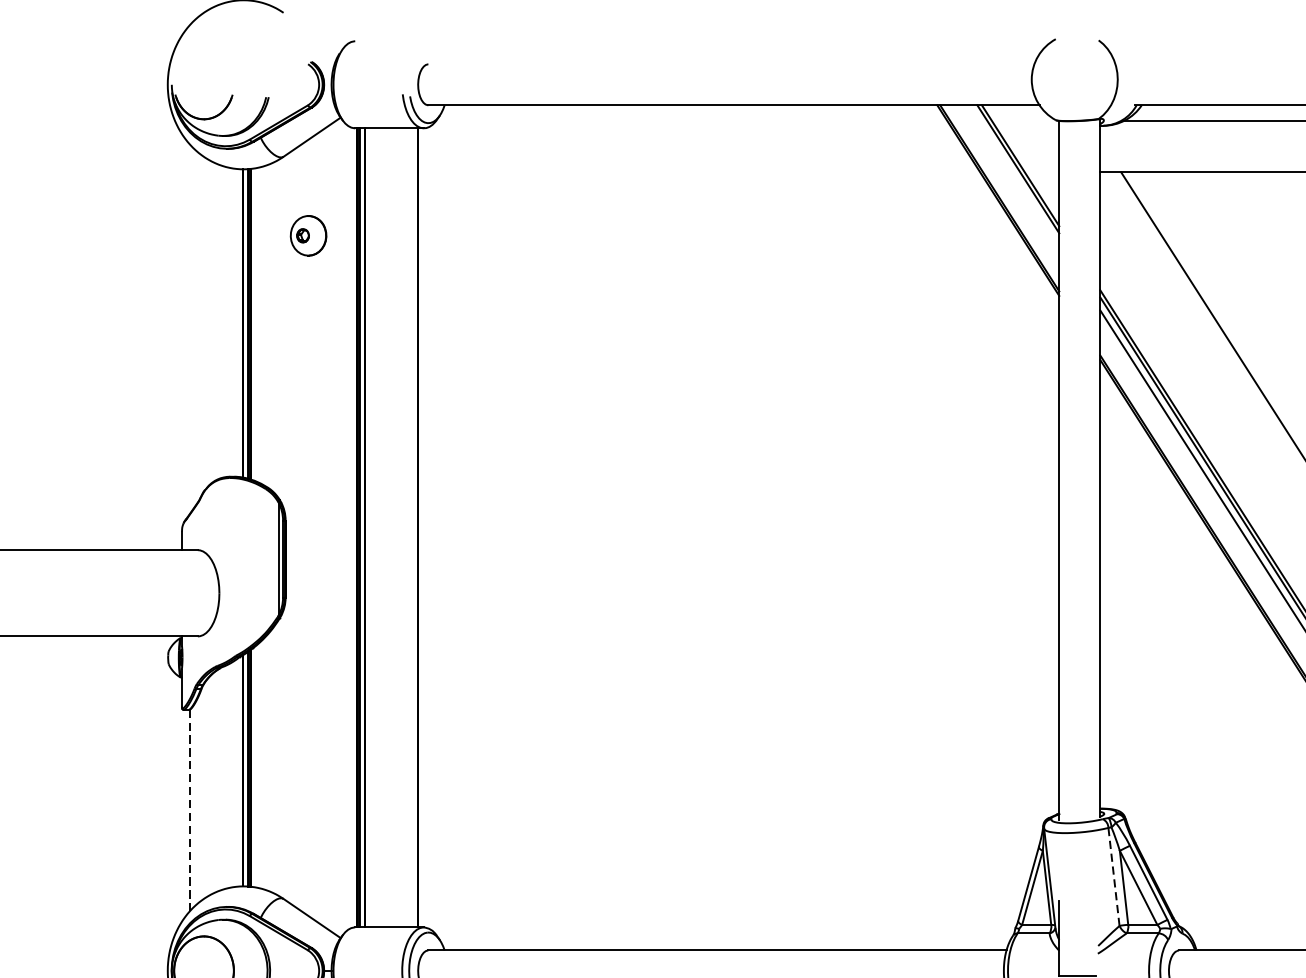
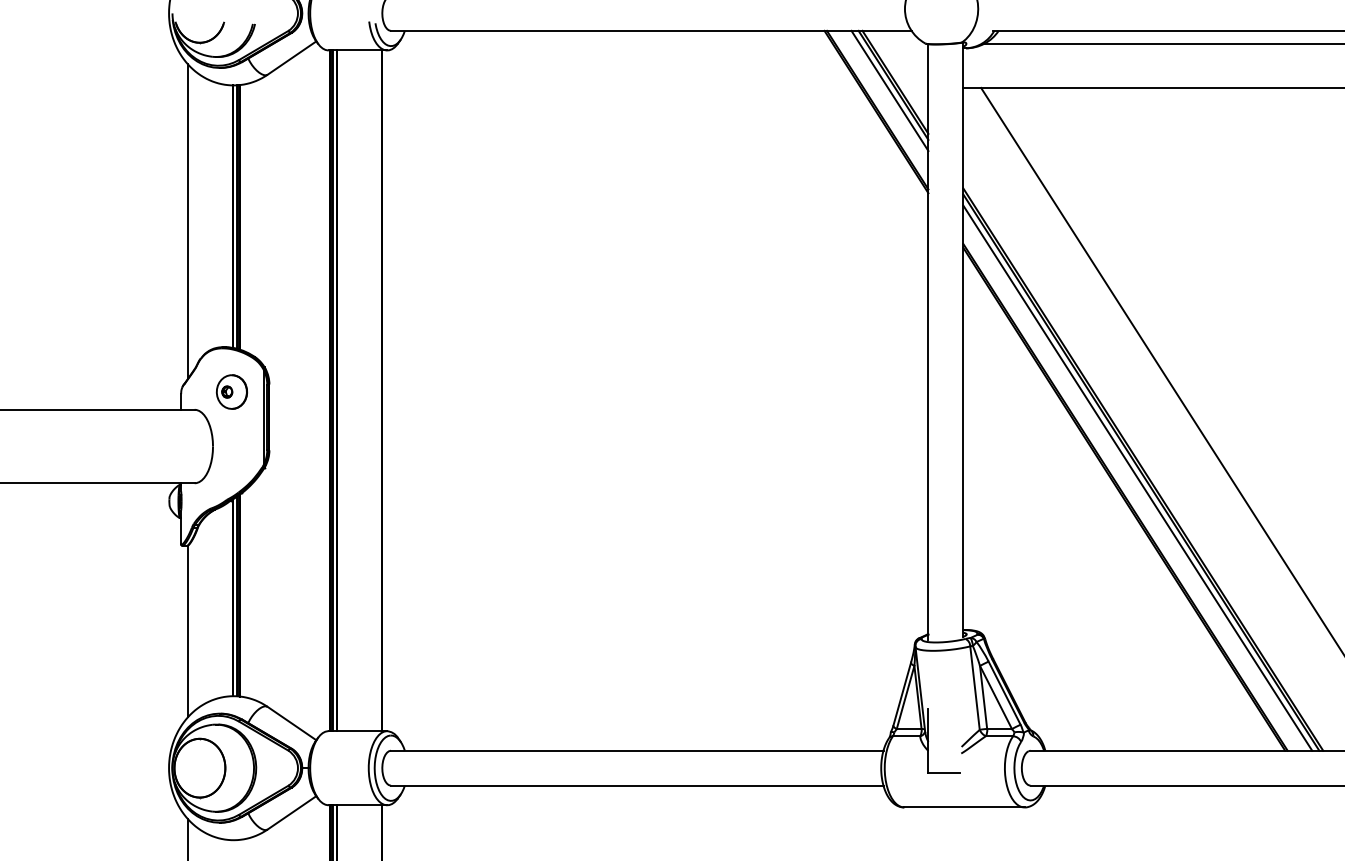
line: (1013, 175) -> (889, 90), added
part: (308, 235) -> (231, 391), moved
line: (190, 329) -> (188, 221), added
line: (190, 810) -> (188, 631), dashed -> solid
line: (1113, 876) -> (974, 687), dashed -> solid

